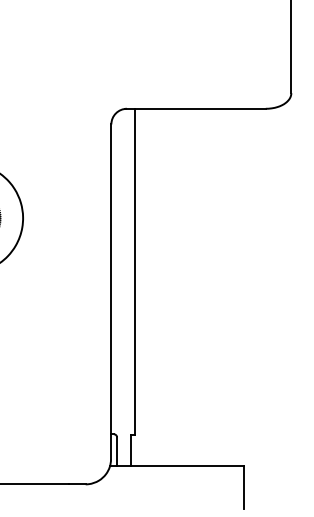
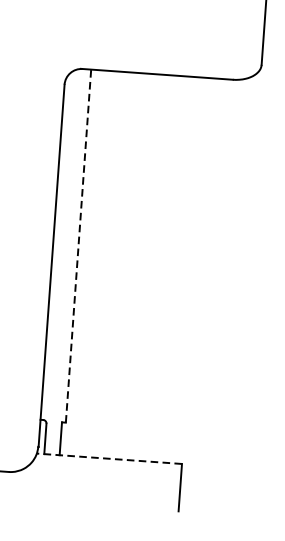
line: (134, 271) -> (78, 245), solid -> dashed
line: (176, 465) -> (108, 458), solid -> dashed

